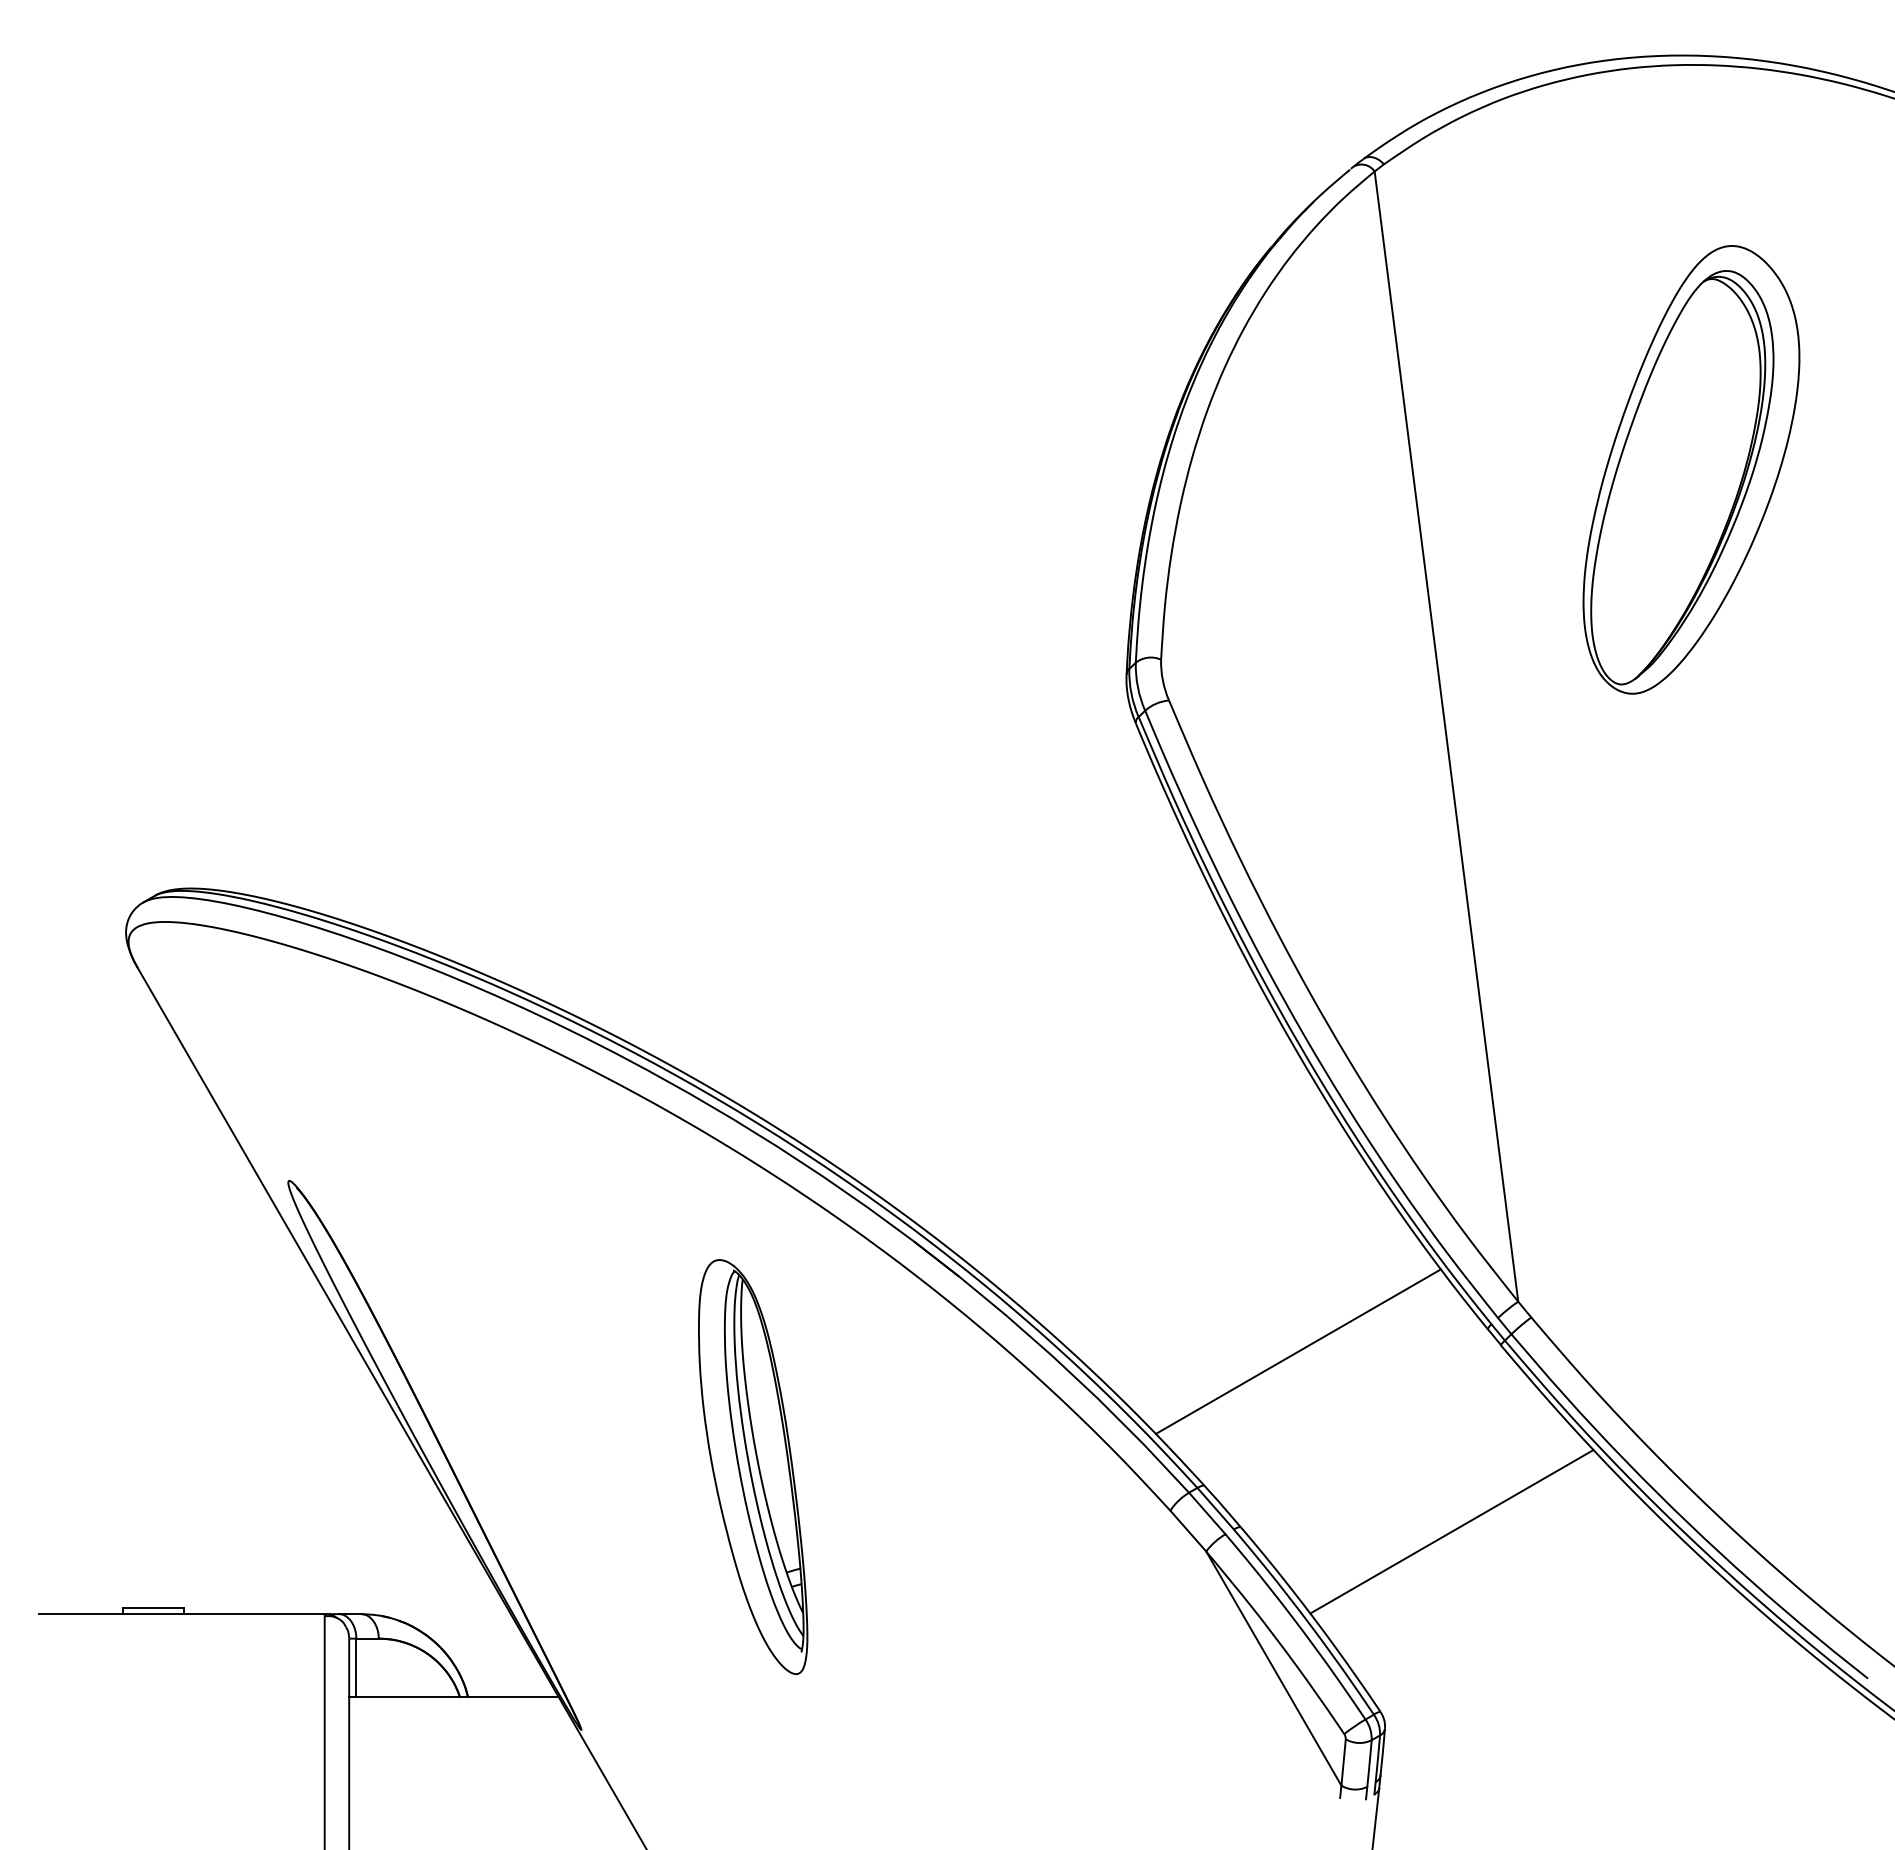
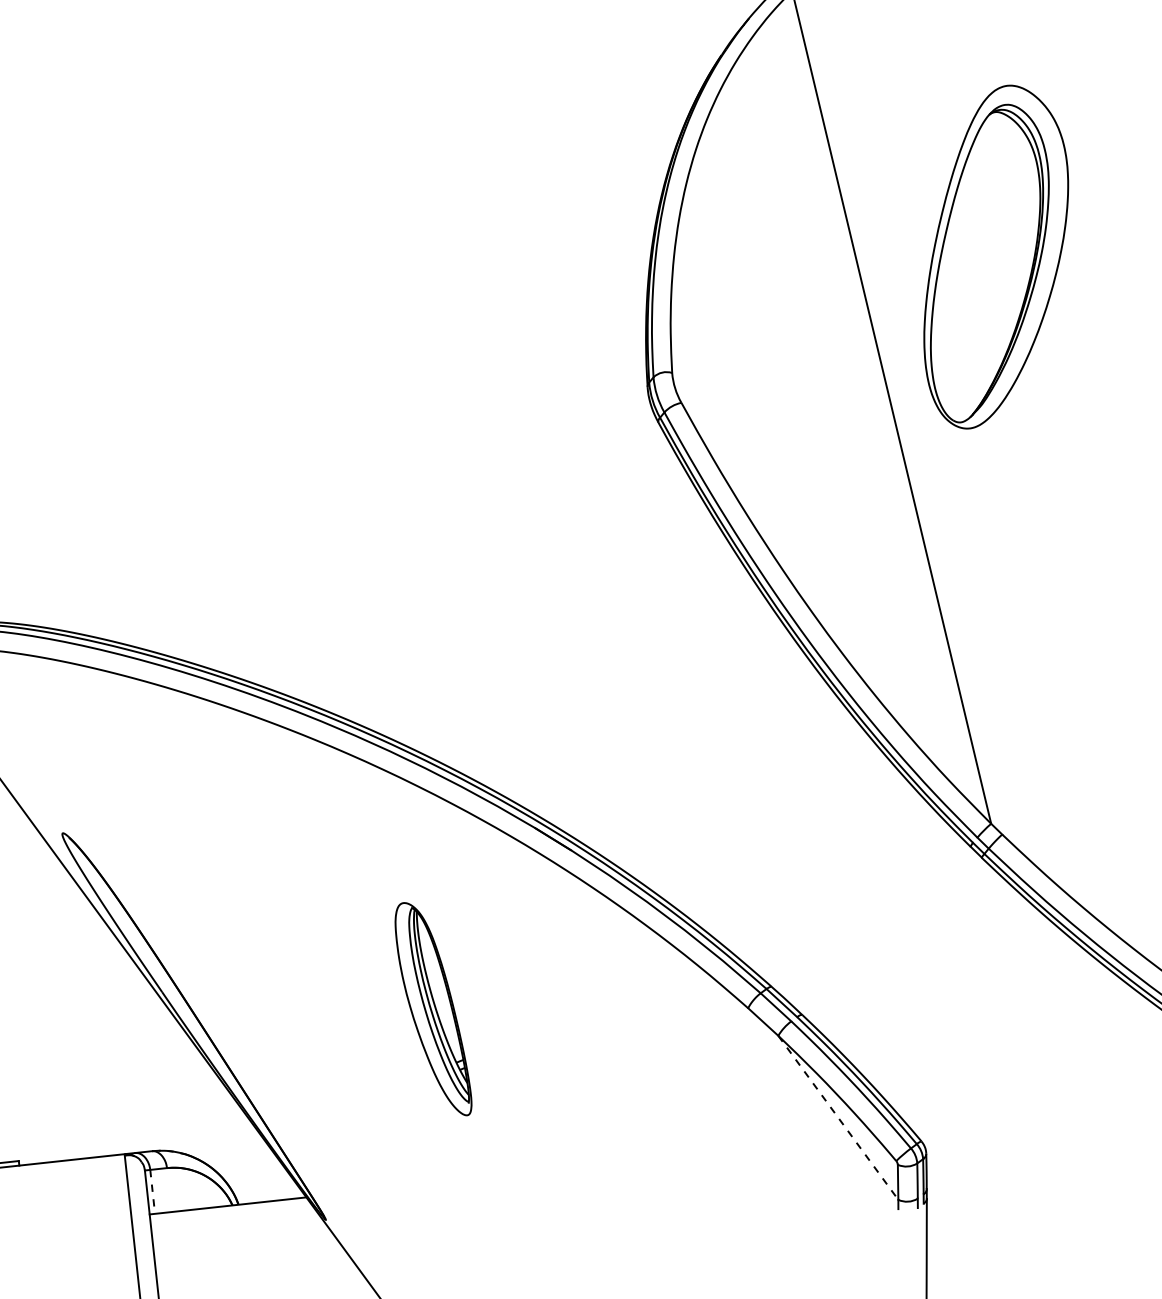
part: (1691, 469) -> (995, 256), moved
line: (1297, 1351) -> (830, 878), removed
part: (753, 1466) -> (433, 1009), size x0.7
line: (1451, 1531) -> (959, 1000), removed
line: (356, 1668) -> (152, 1192), solid -> dashed
line: (1274, 1669) -> (838, 1118), solid -> dashed

